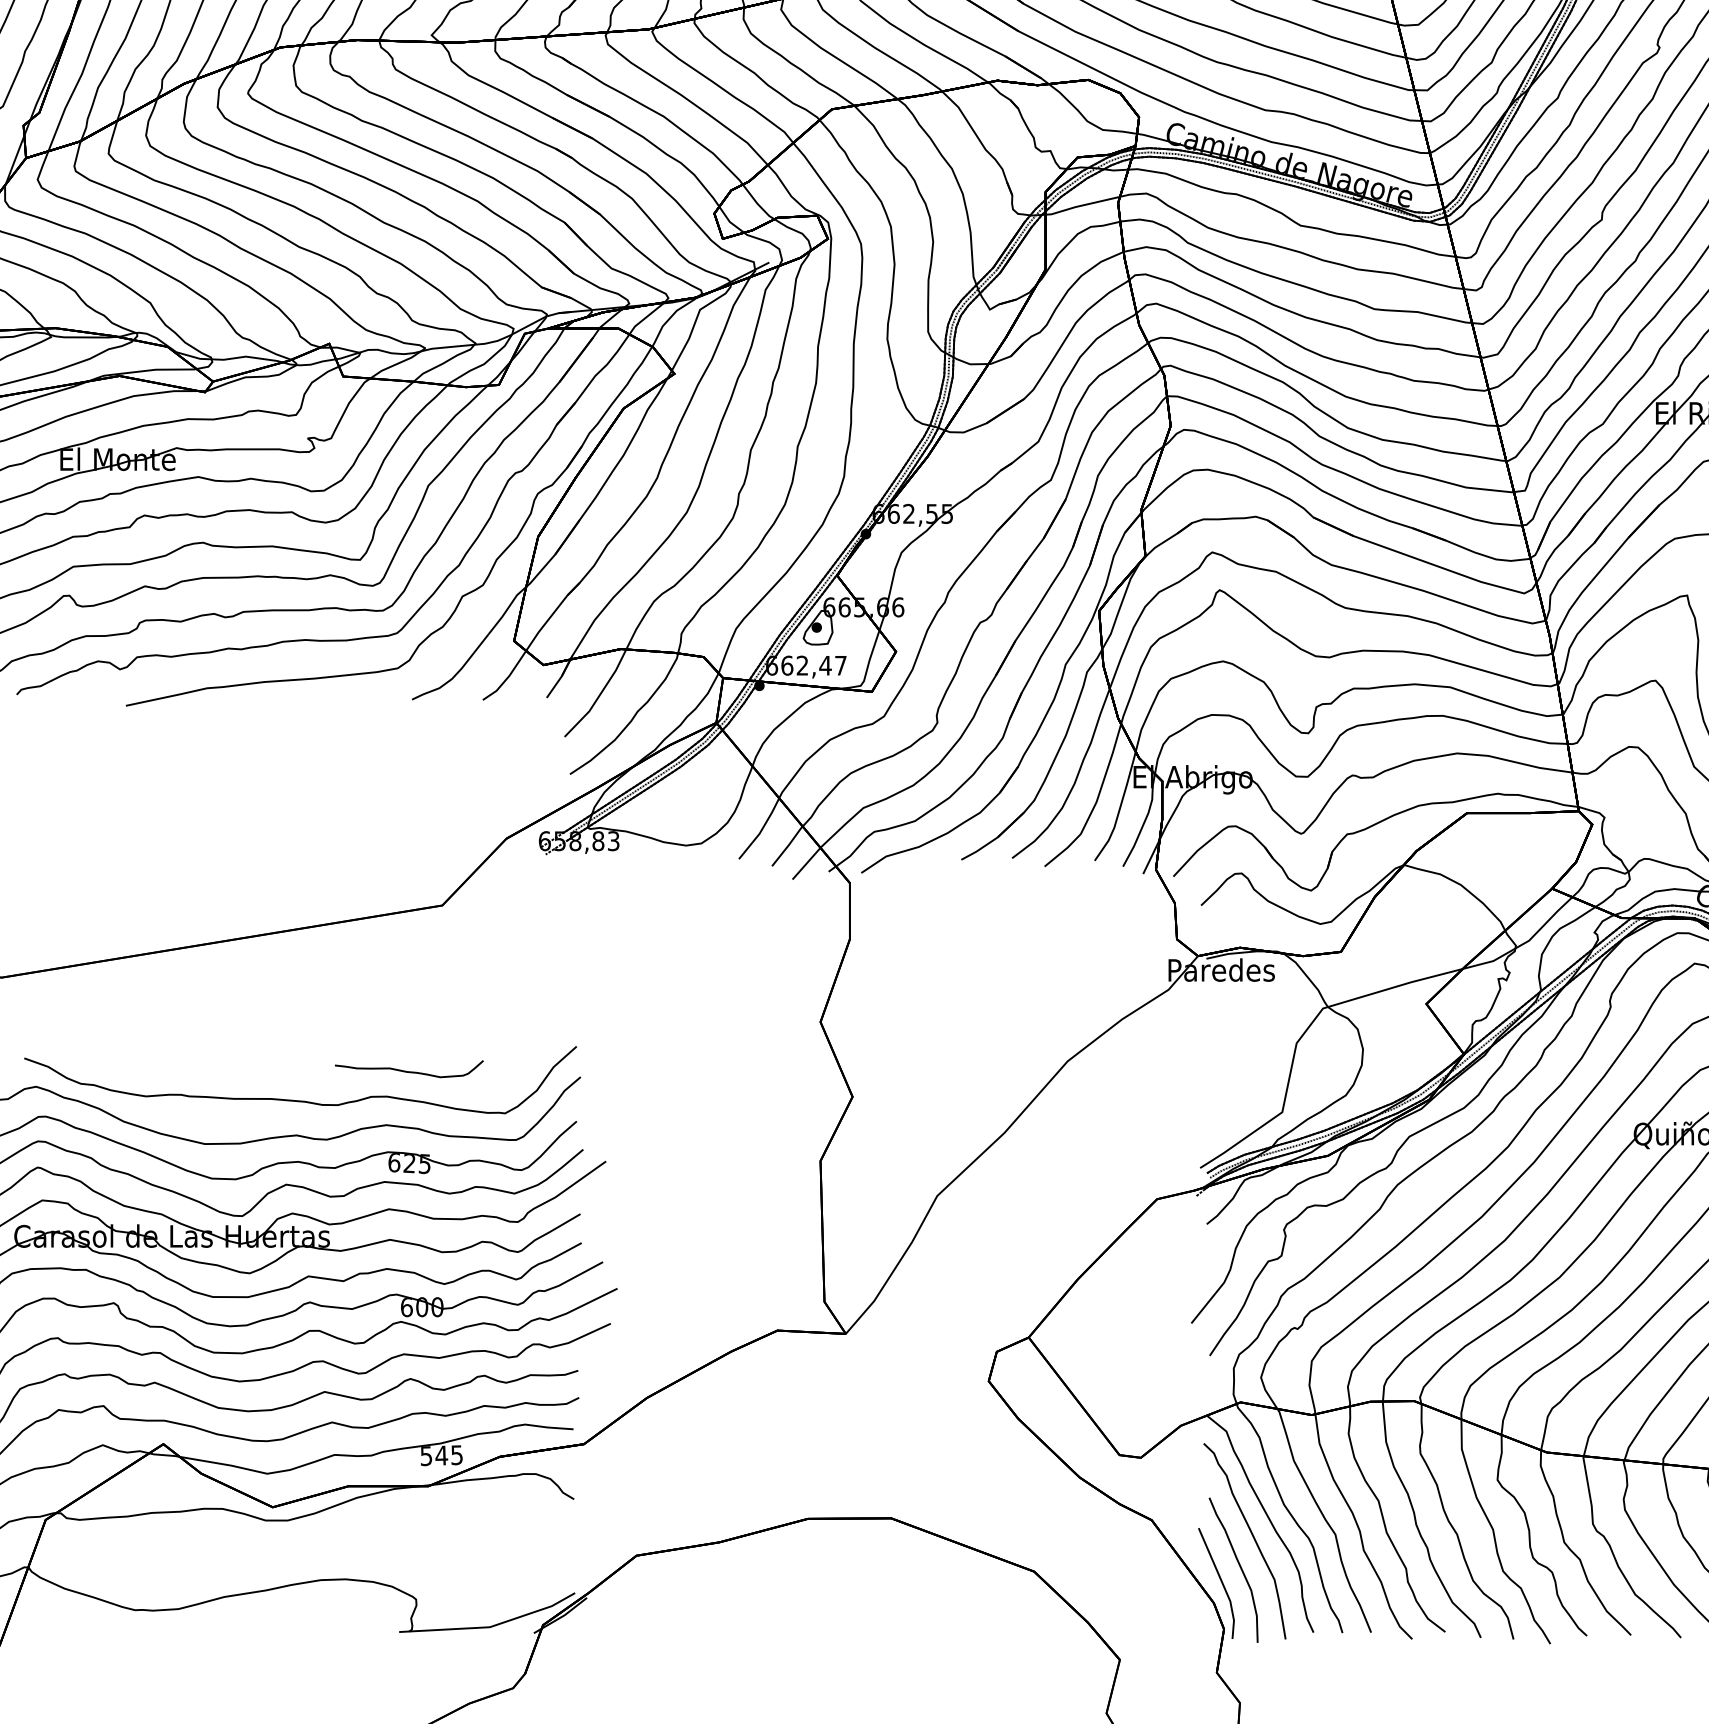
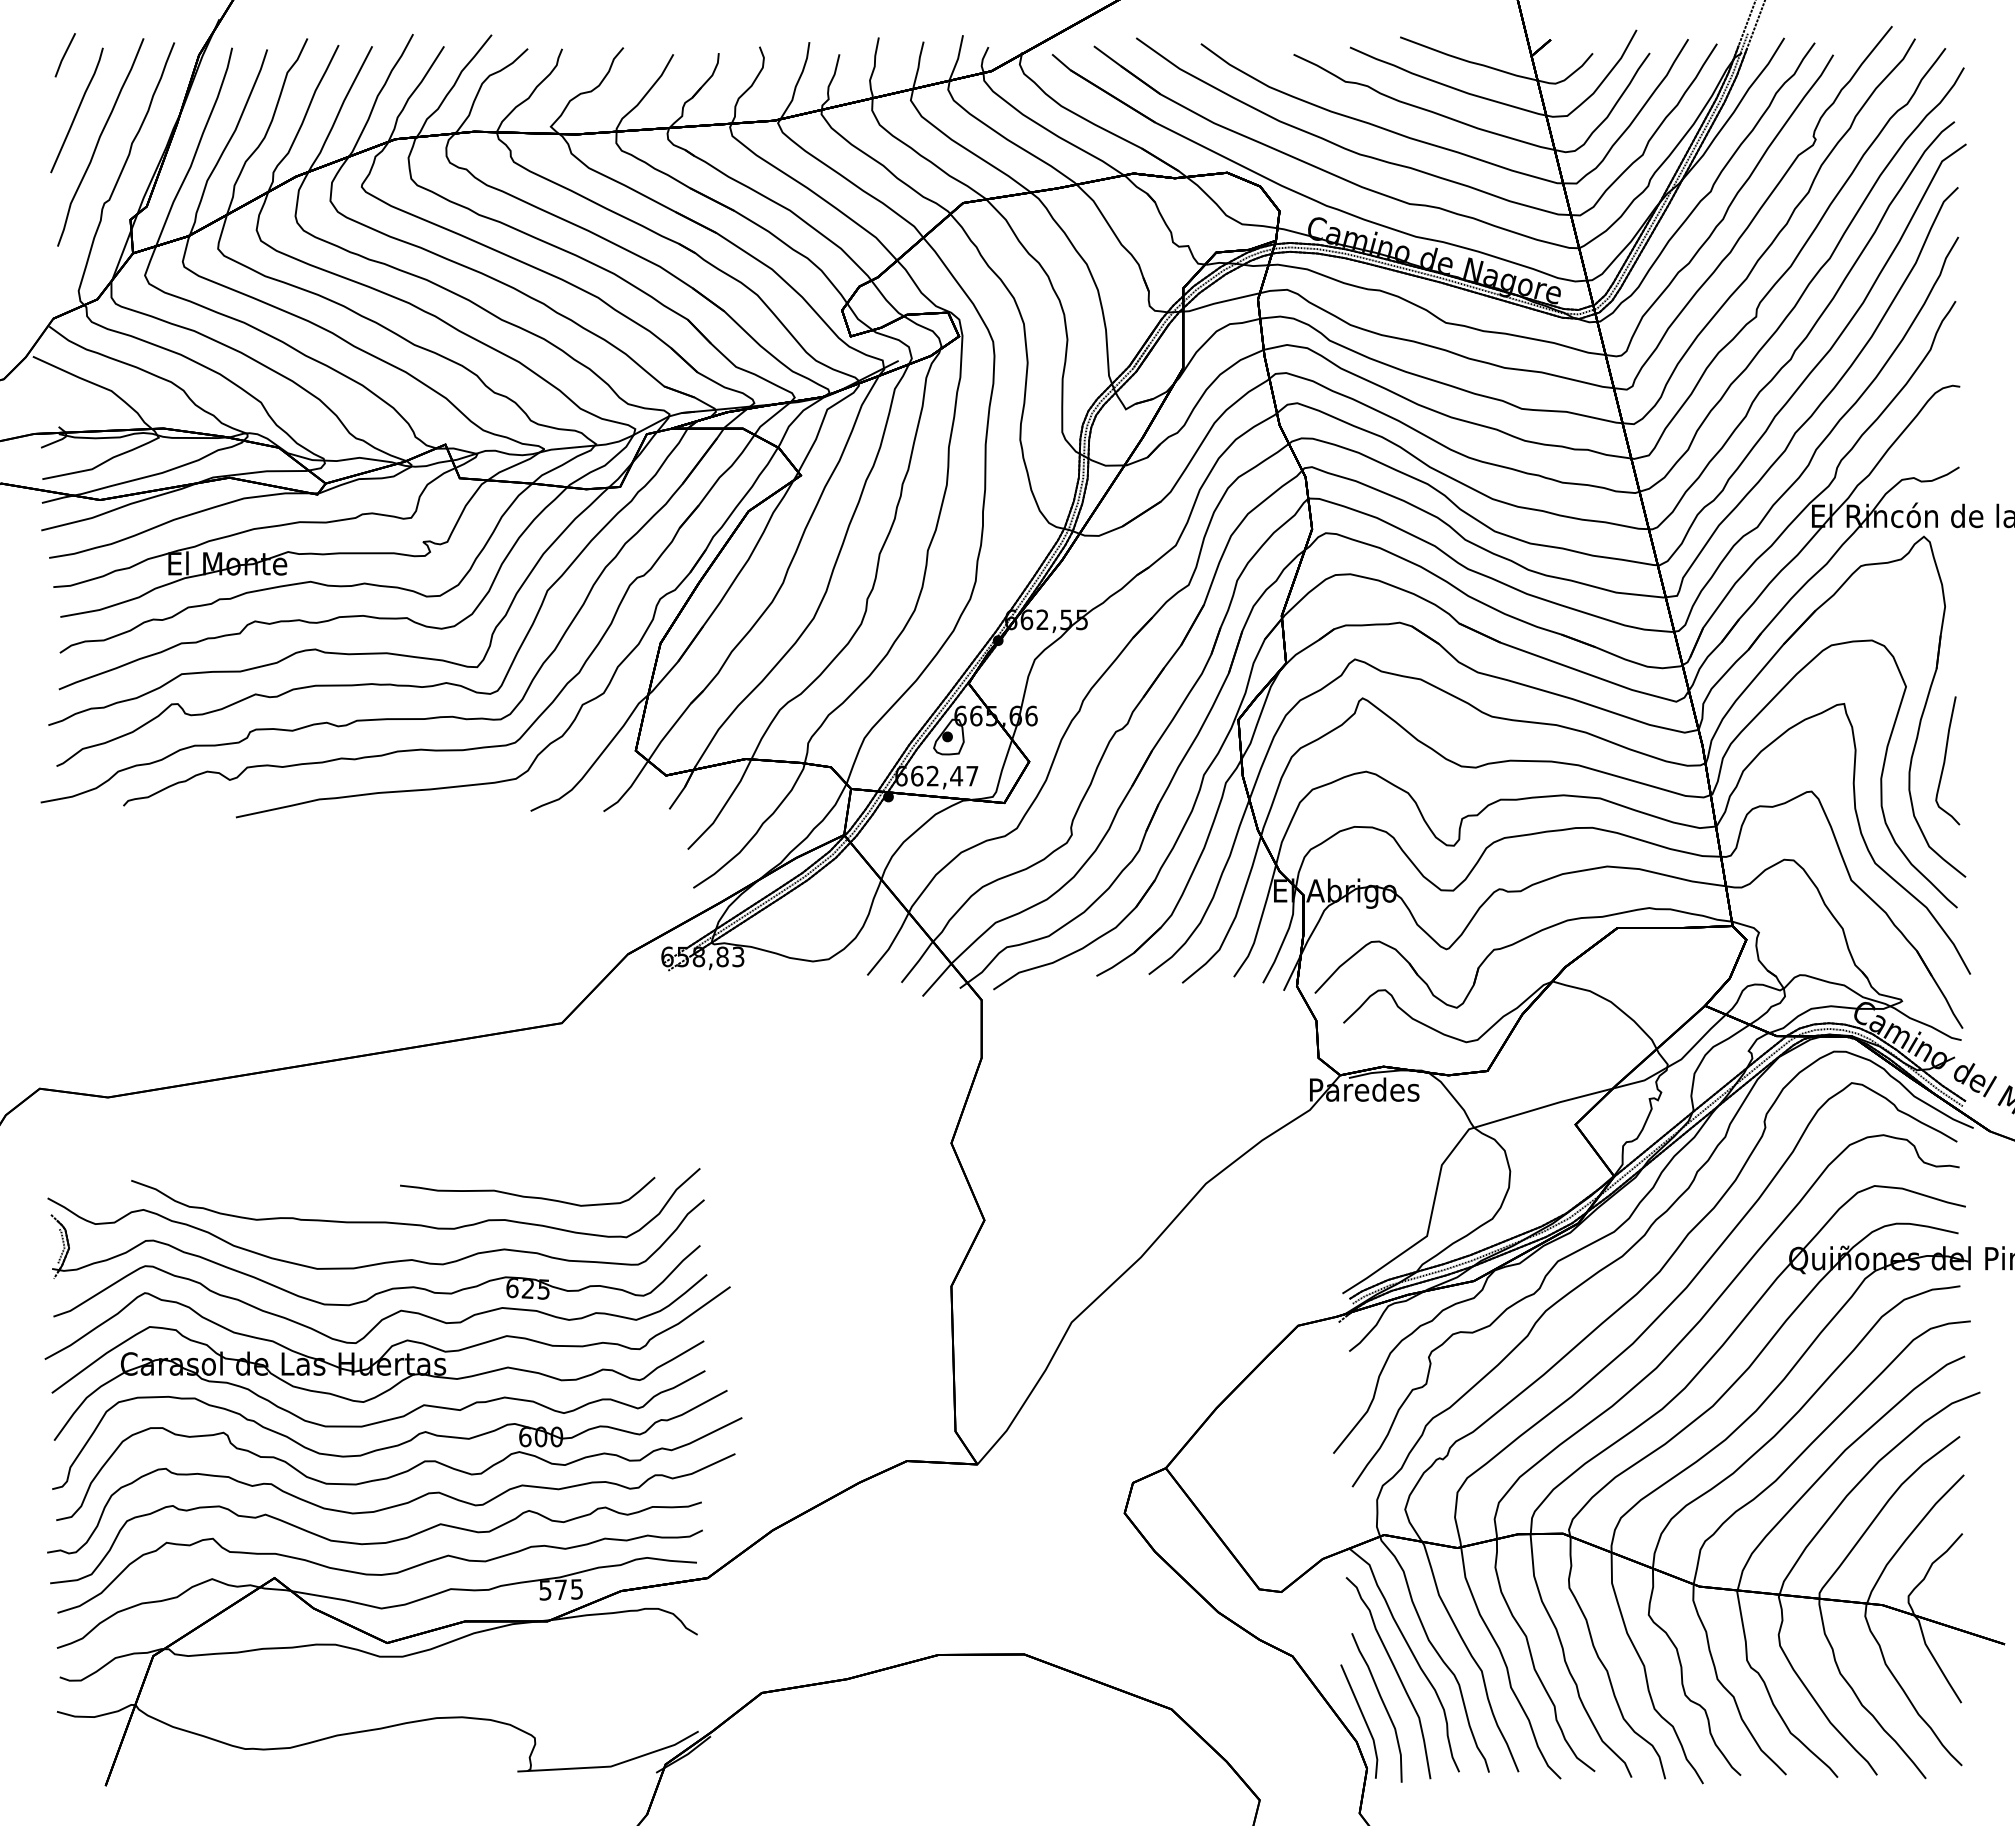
part: (408, 1068) -> (527, 1191), size x1.67
text: (441, 1455) -> (560, 1589), 545 -> 575

